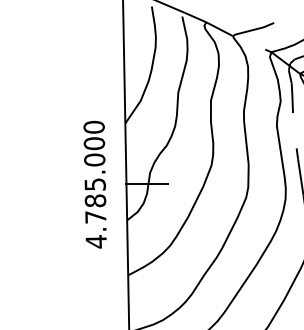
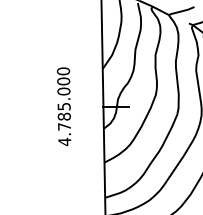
text: (95, 184) -> (64, 106), moved

